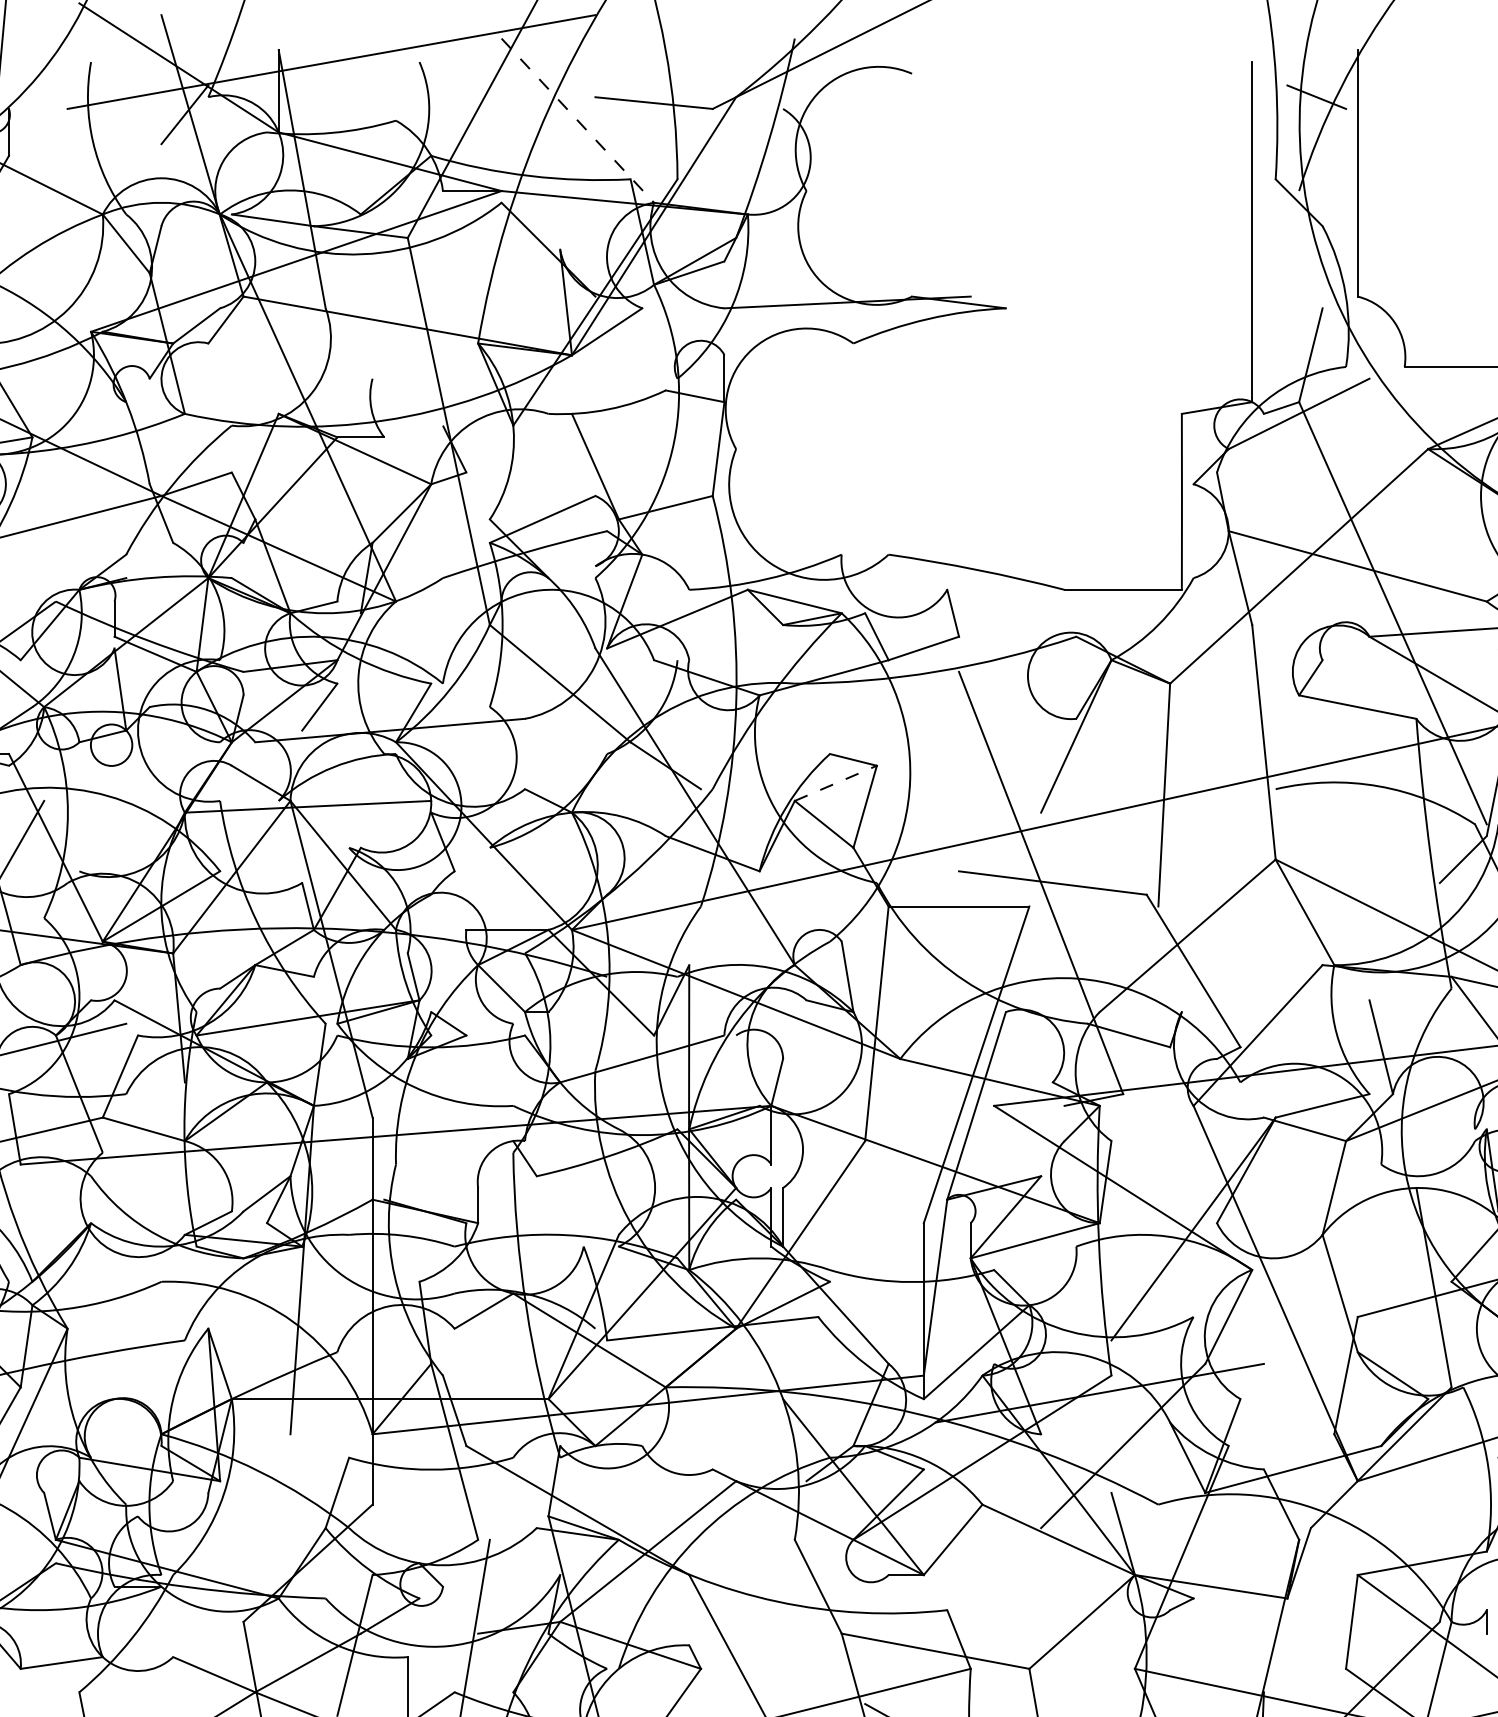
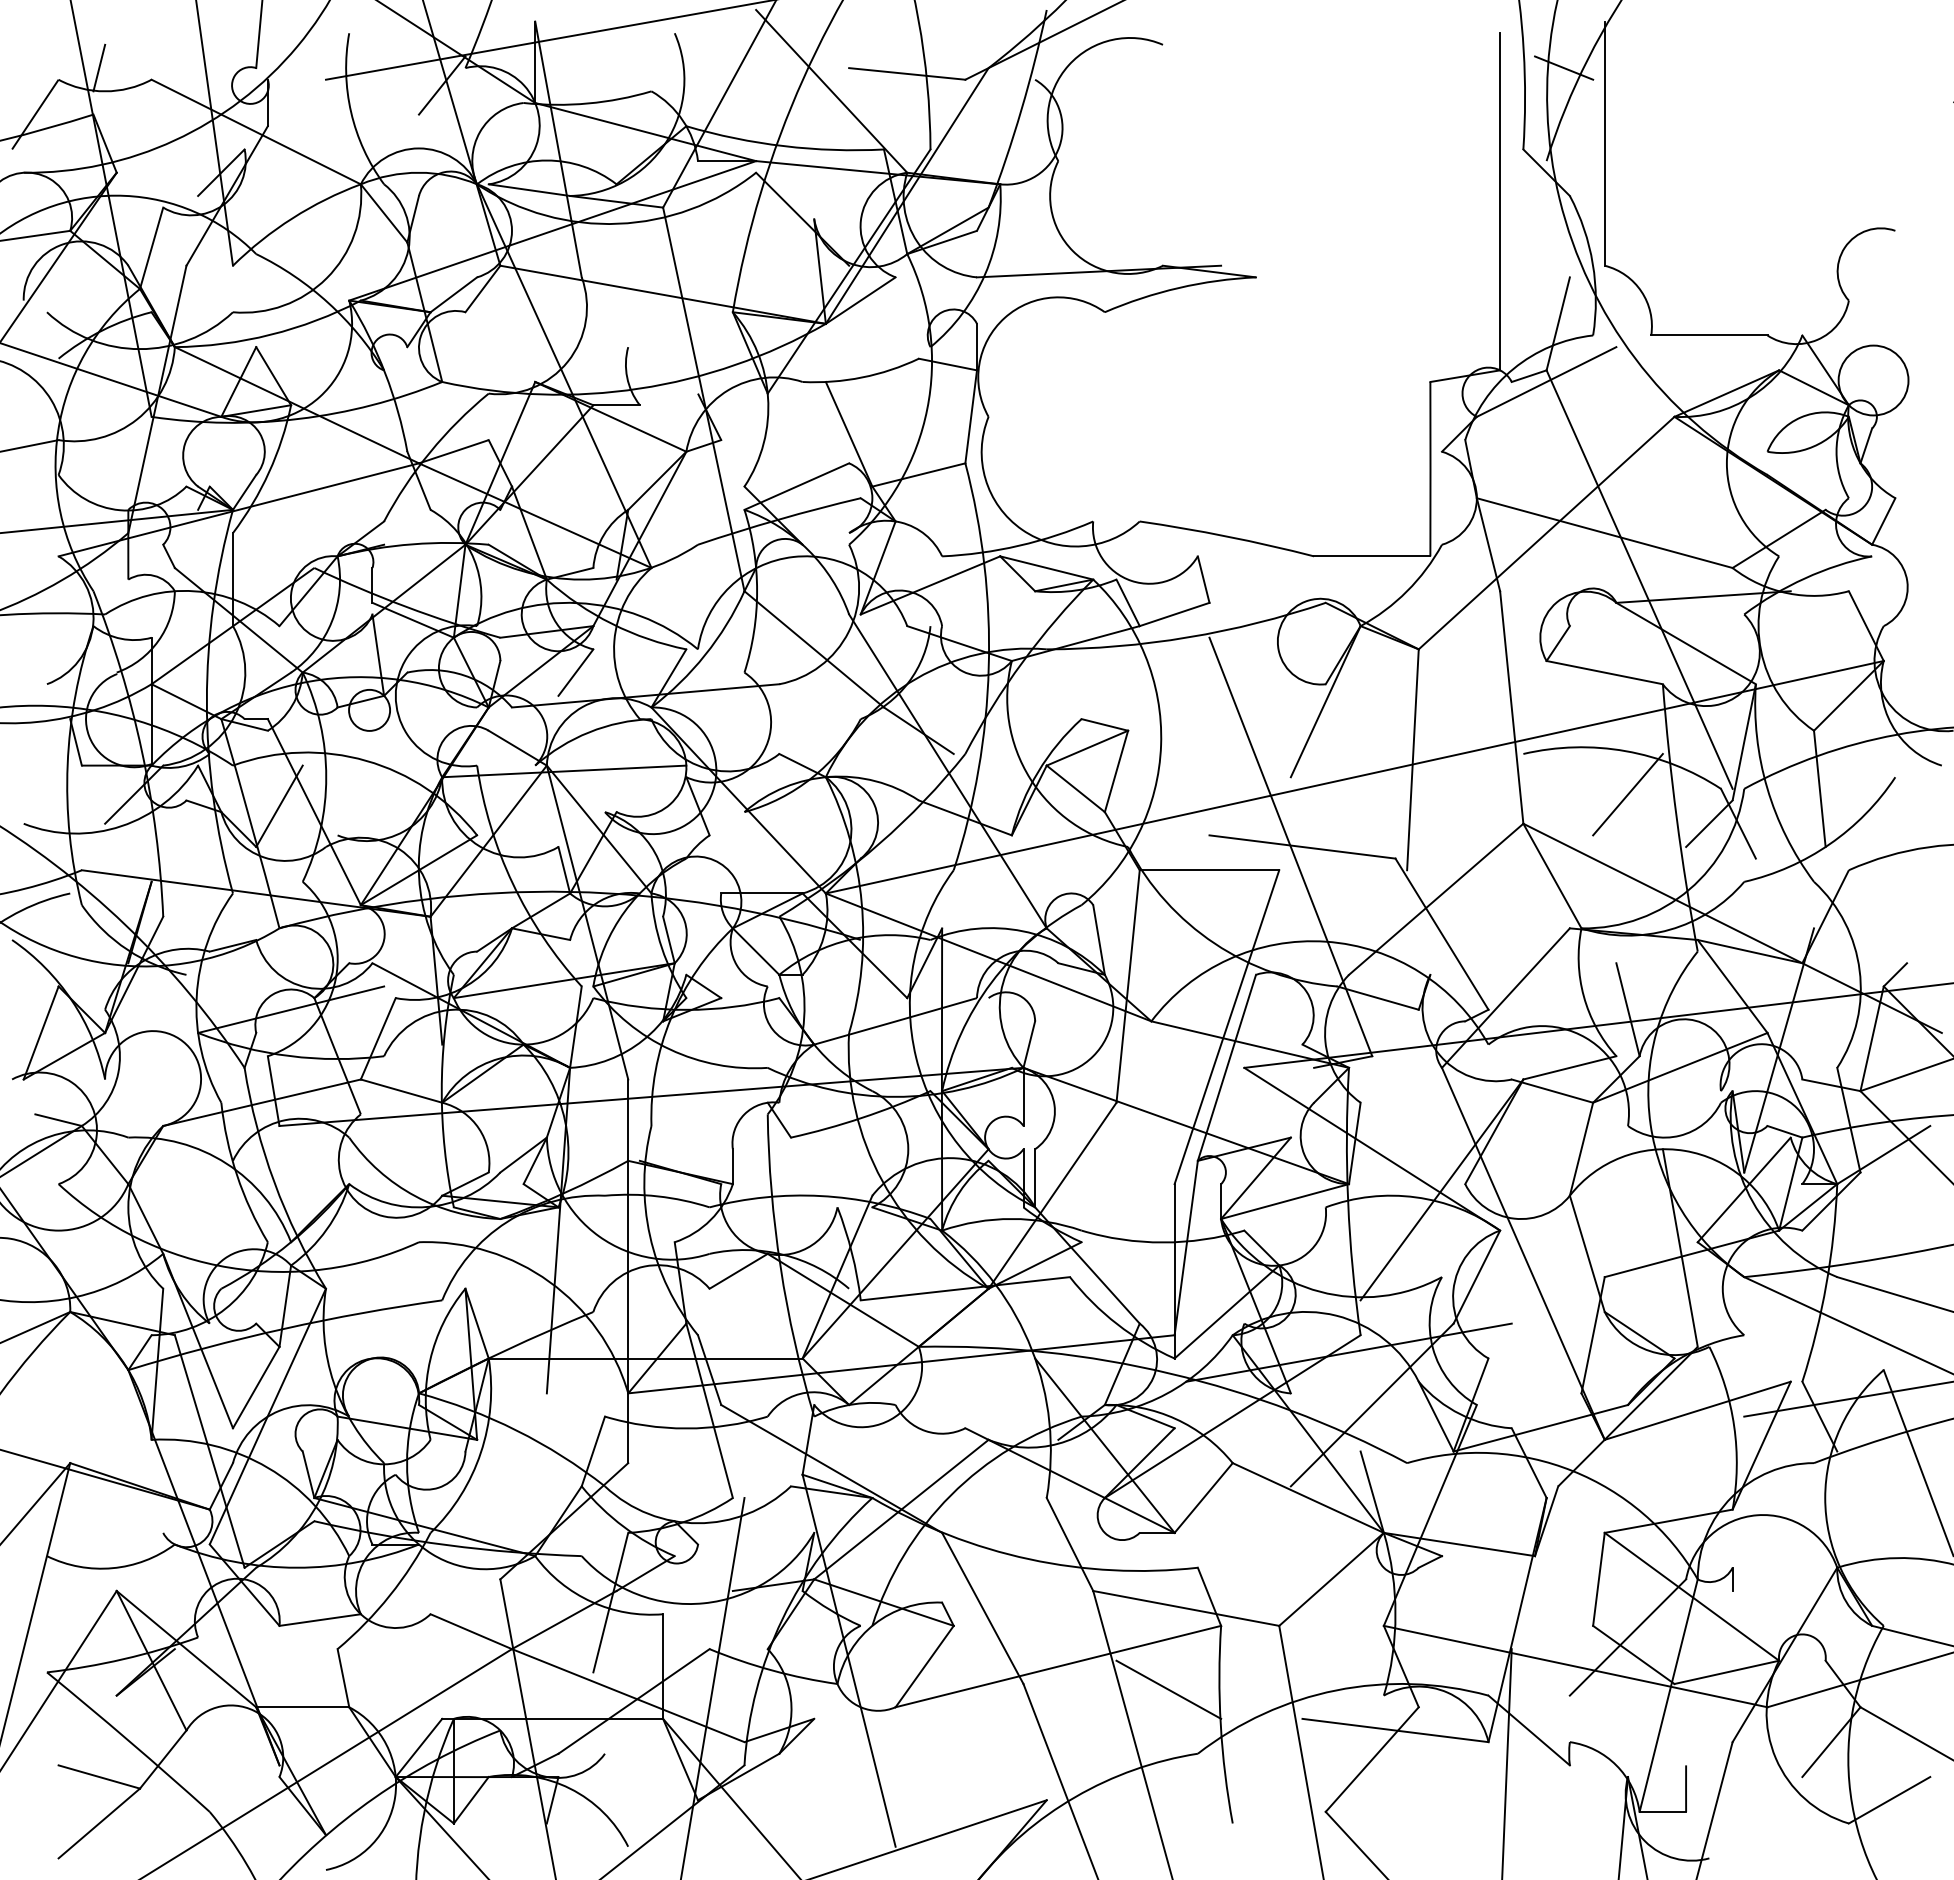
line: (578, 120) -> (832, 91), dashed -> solid
line: (835, 782) -> (1087, 747), dashed -> solid
line: (1380, 830) -> (1627, 794), added

